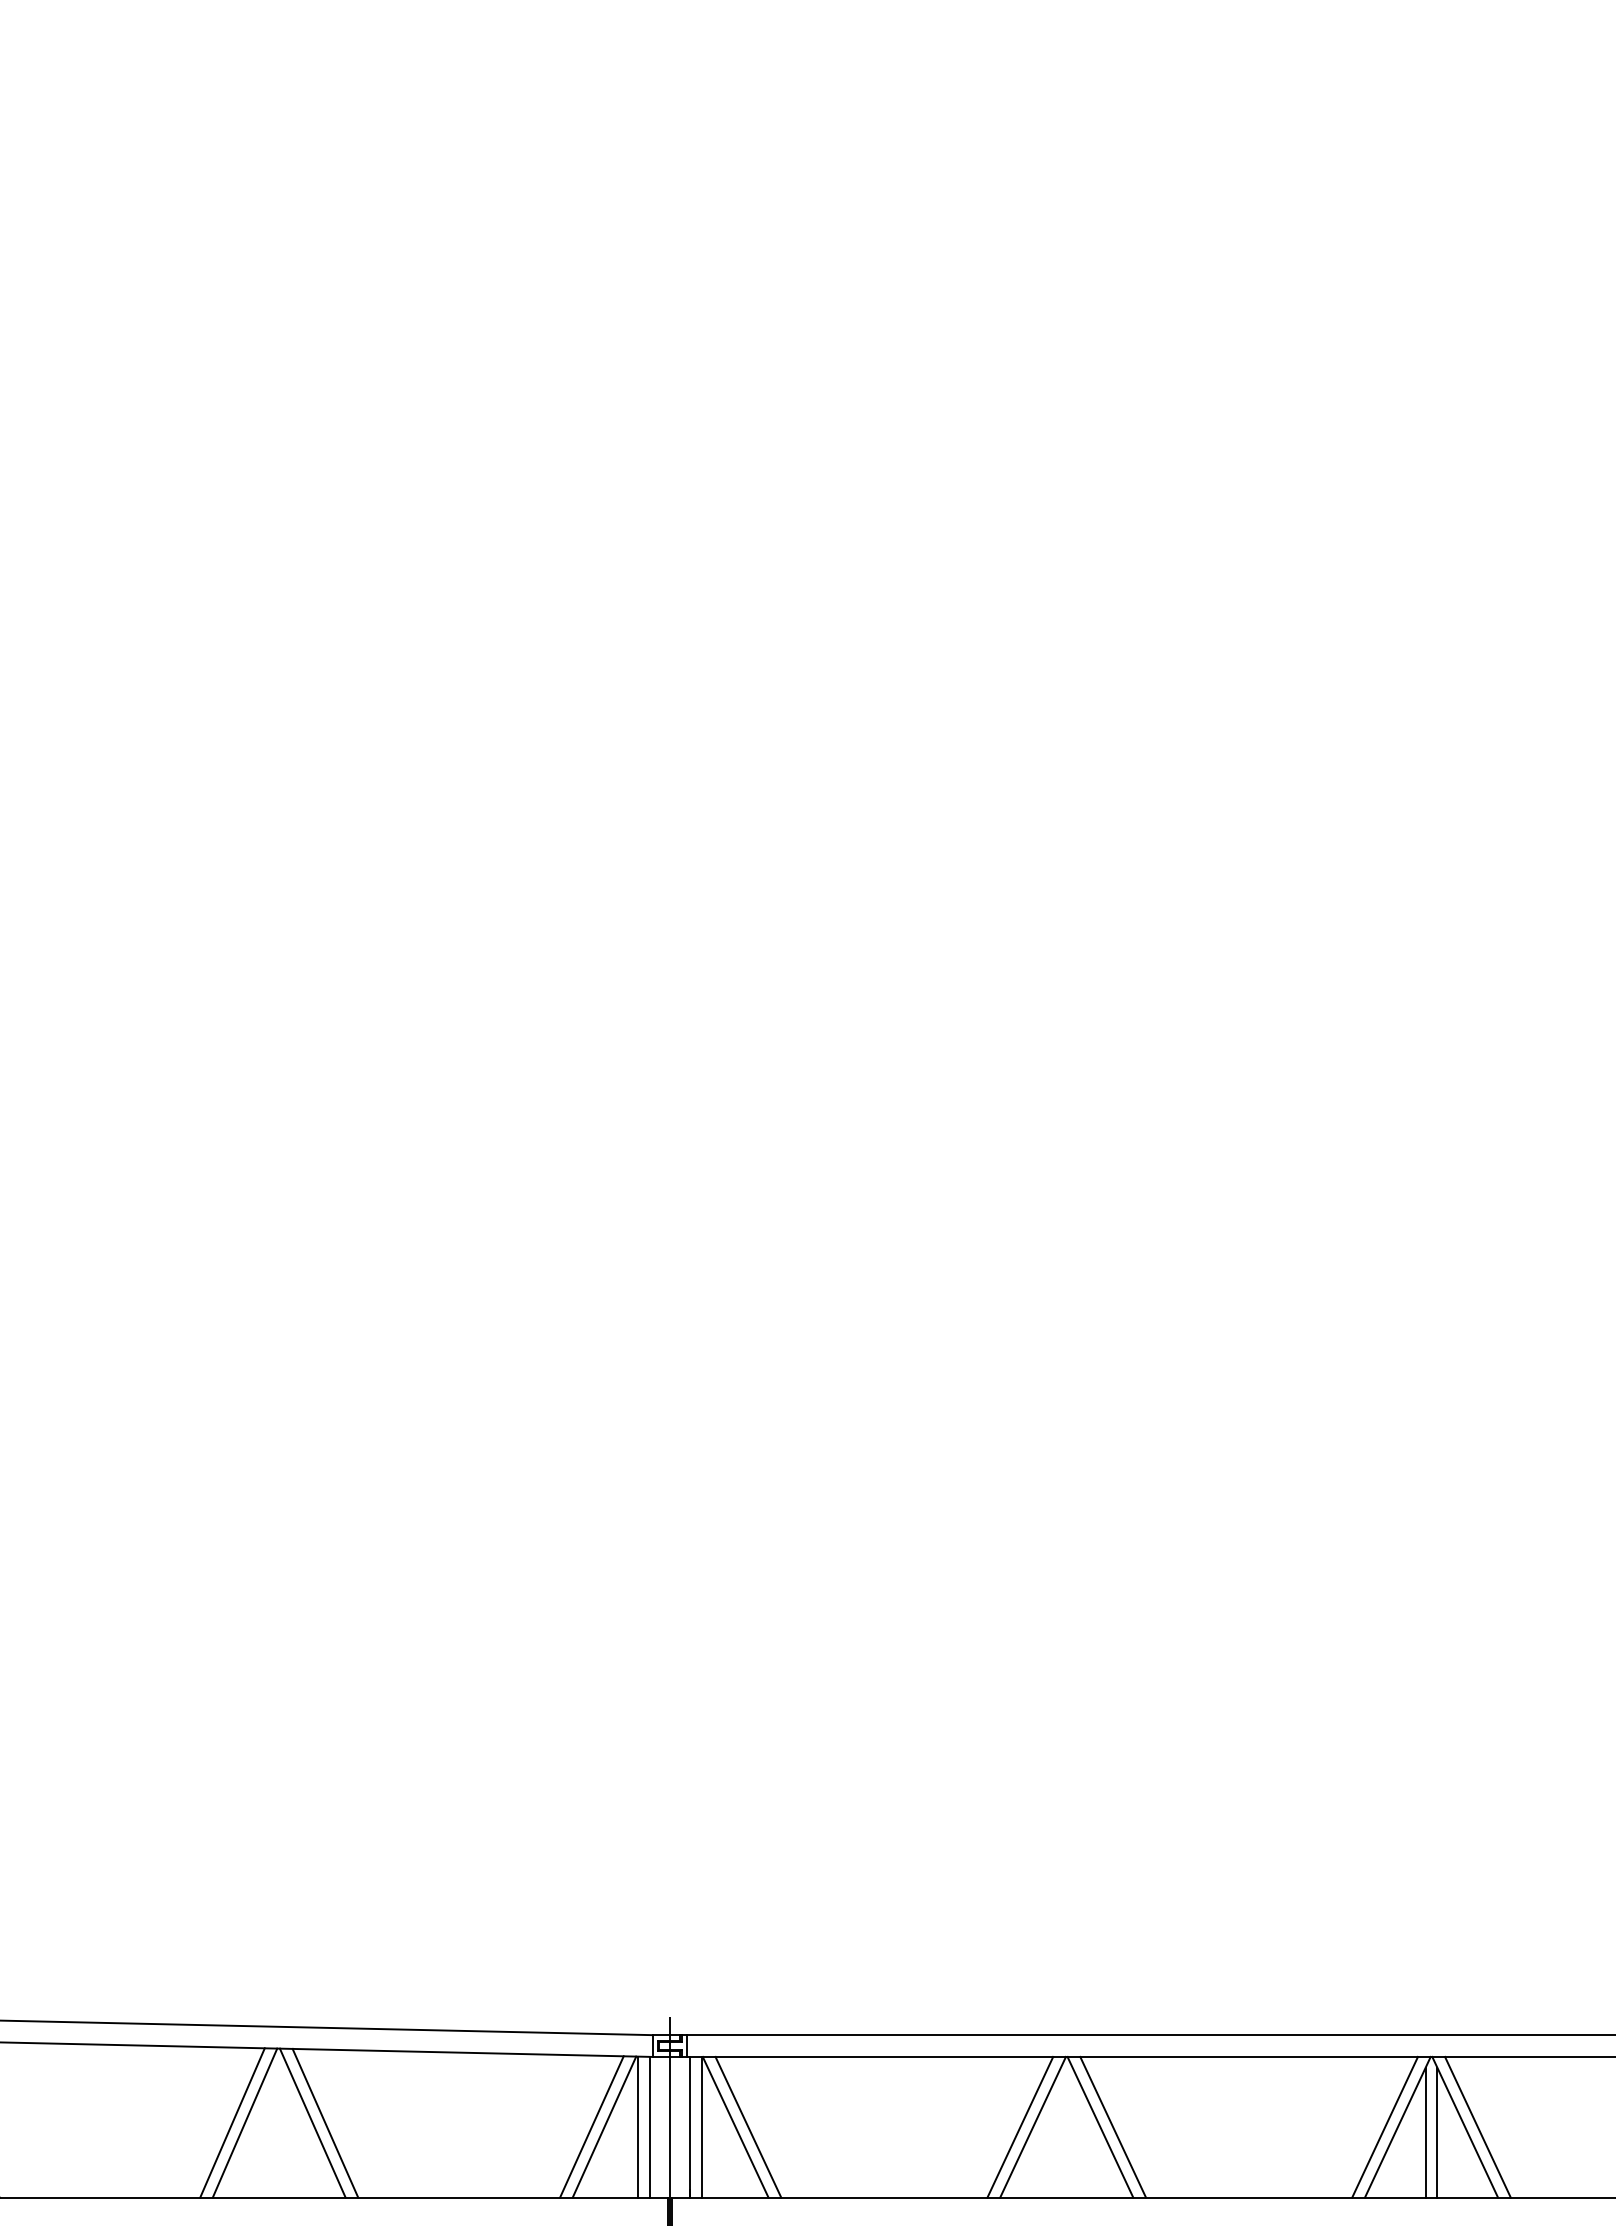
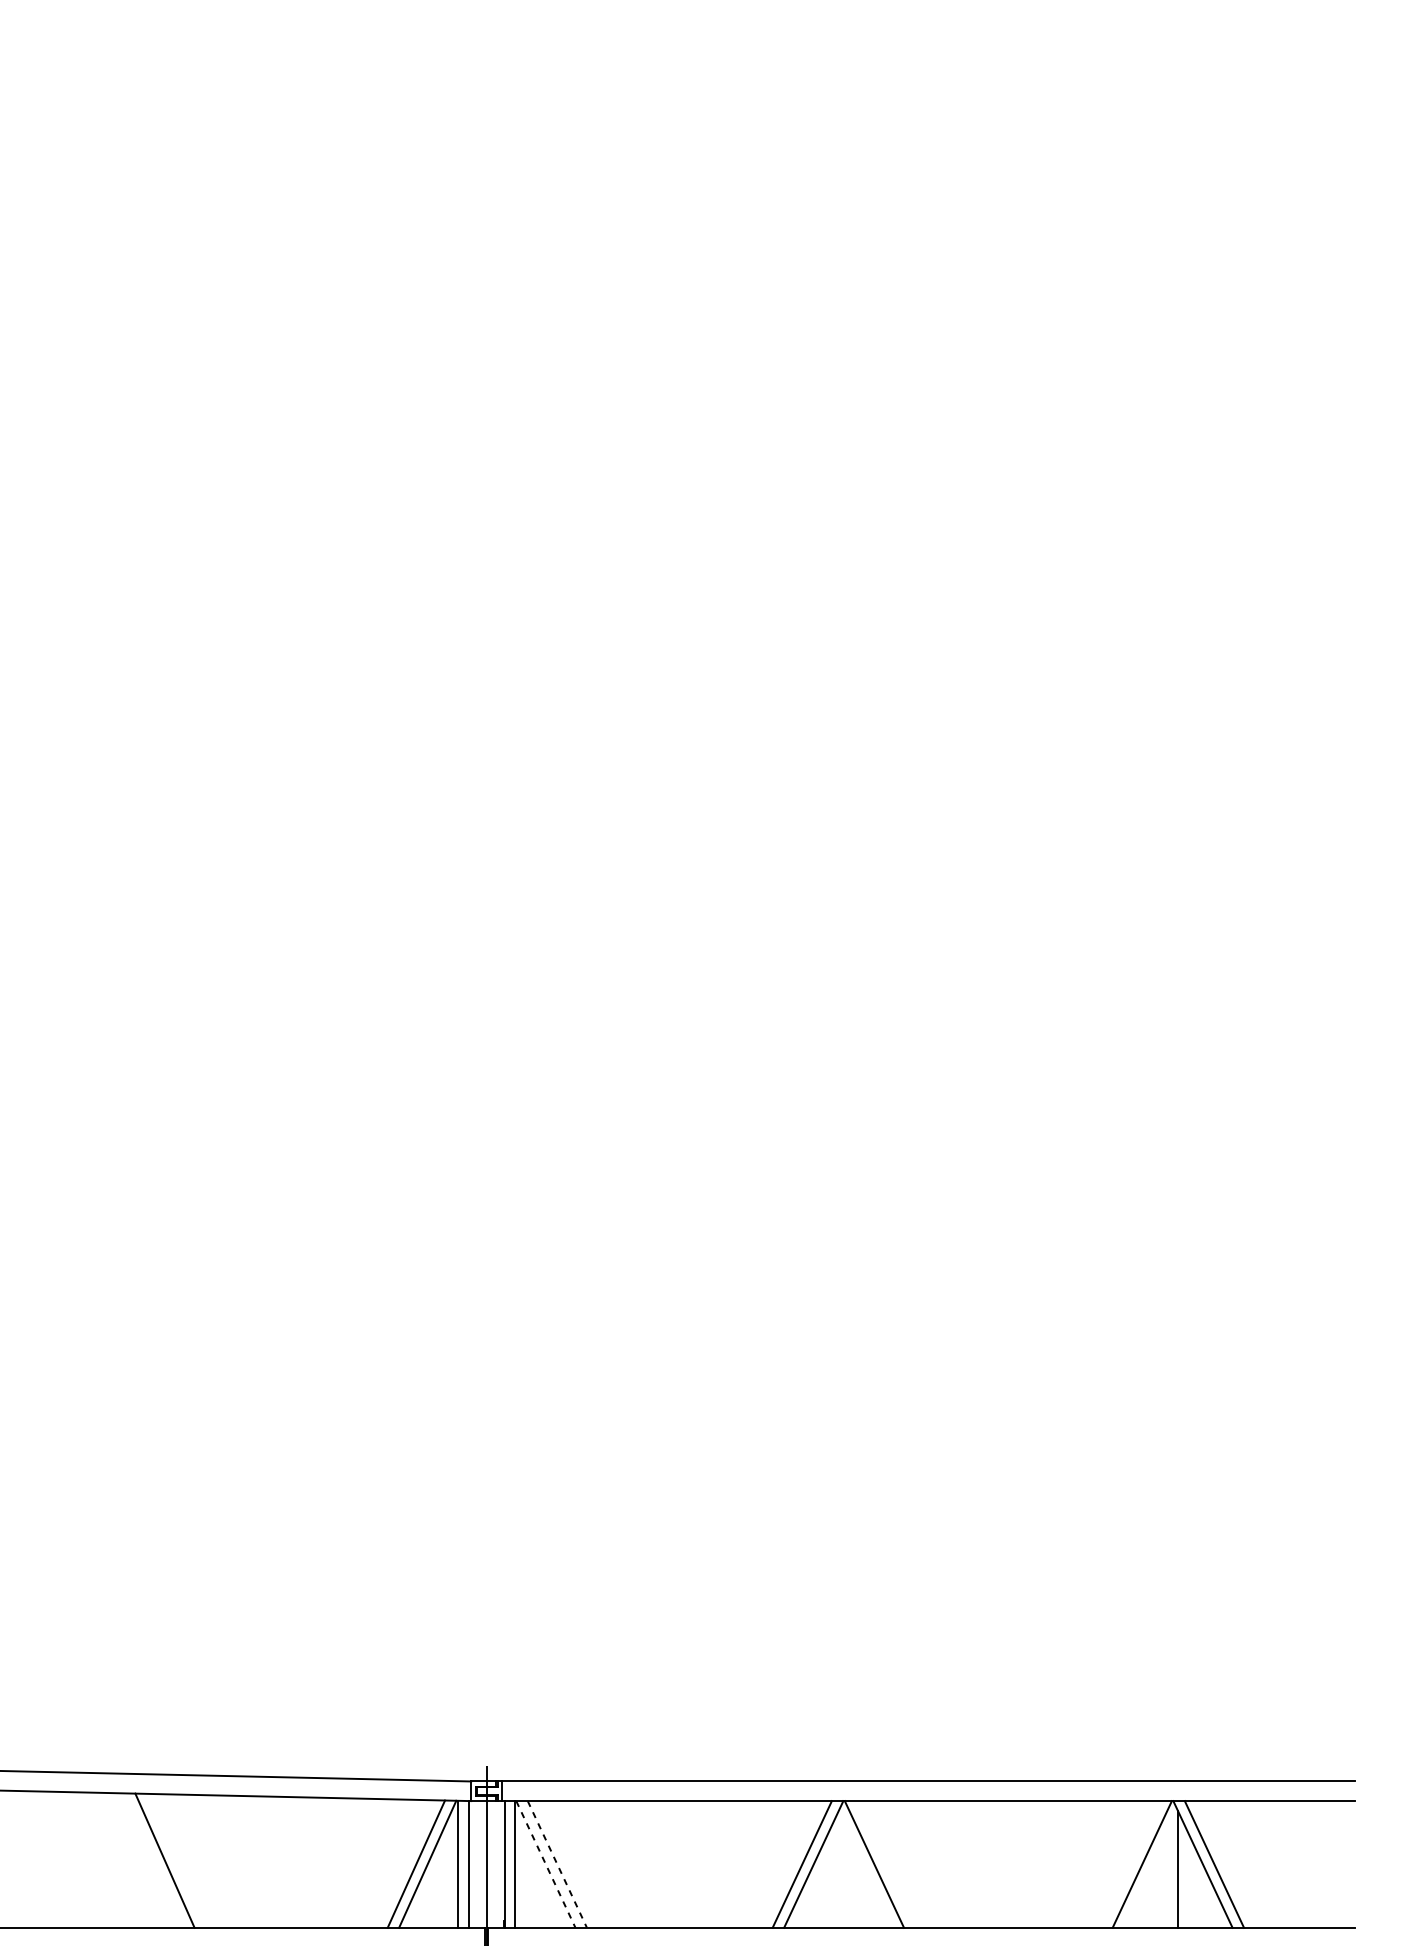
line: (232, 2122) -> (92, 1860), removed
line: (244, 2122) -> (103, 1860), removed
line: (325, 2122) -> (176, 1860), removed
line: (1113, 2126) -> (886, 1863), removed
line: (1384, 2126) -> (1130, 1863), removed
line: (735, 2127) -> (545, 1864), solid -> dashed
line: (748, 2127) -> (557, 1864), solid -> dashed
line: (1425, 2132) -> (1167, 1869), removed

